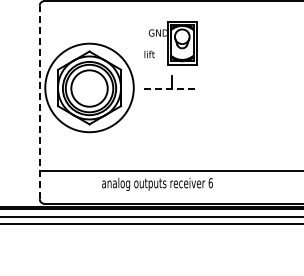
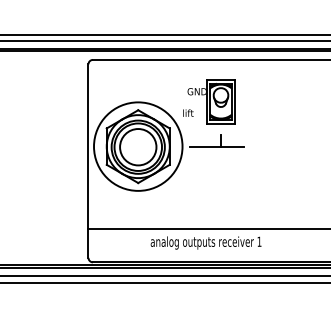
part: (170, 42) -> (209, 101), moved
line: (167, 88) -> (216, 147), dashed -> solid
line: (39, 102) -> (88, 161), dashed -> solid
text: (210, 182) -> (259, 241), 6 -> 1

